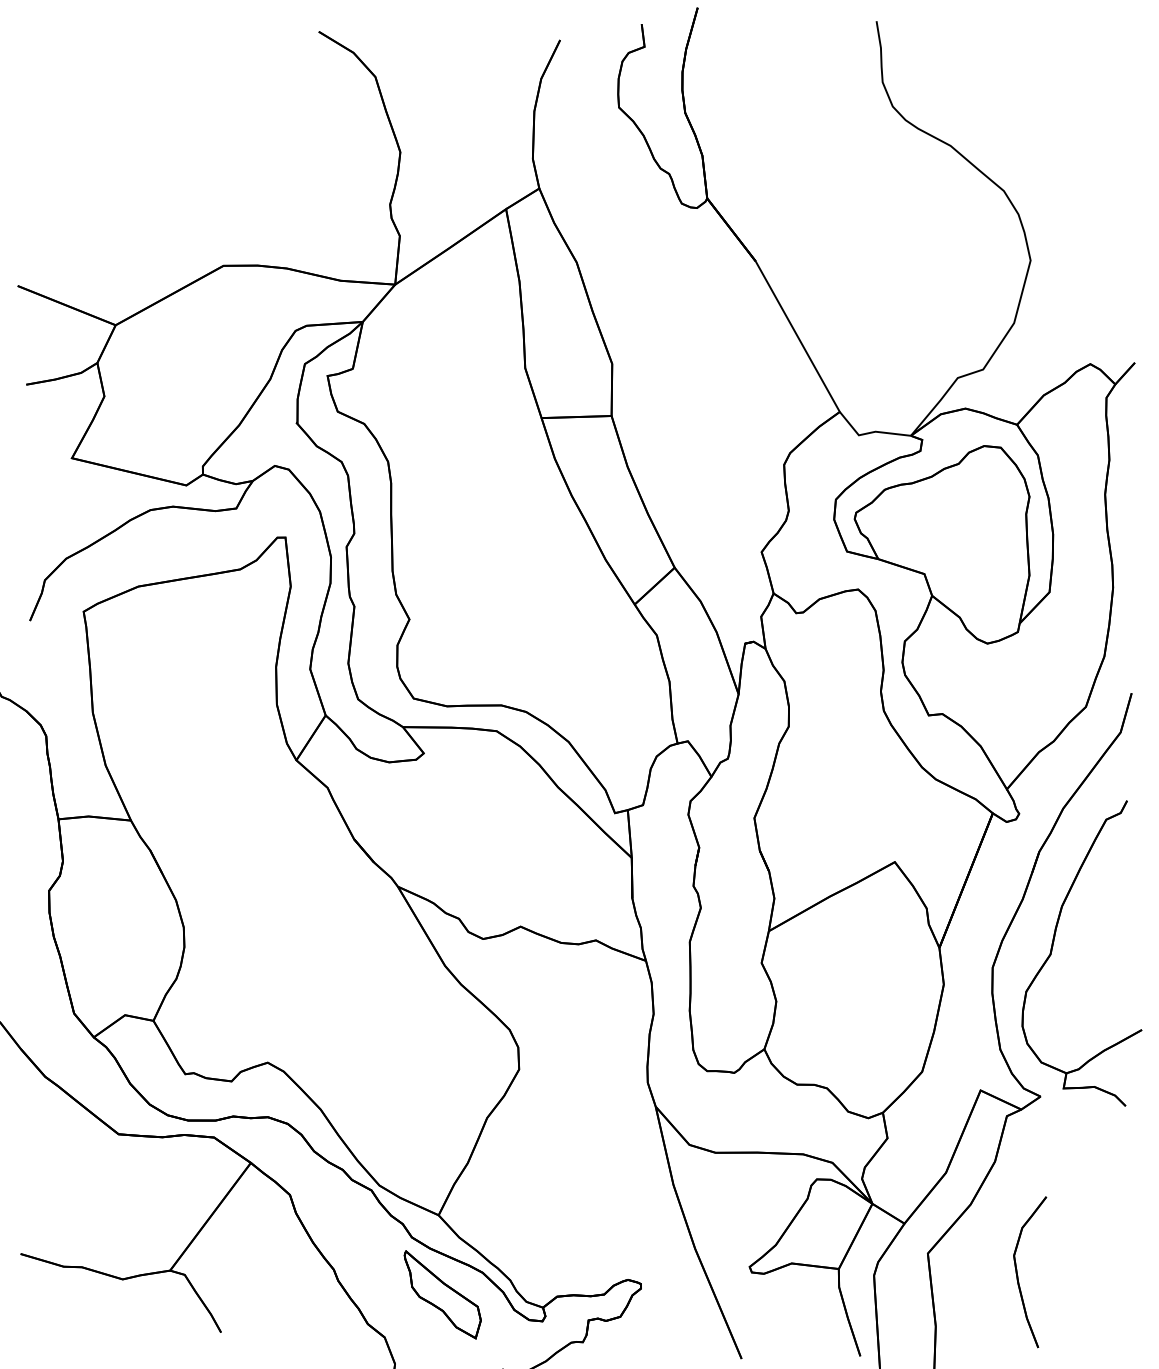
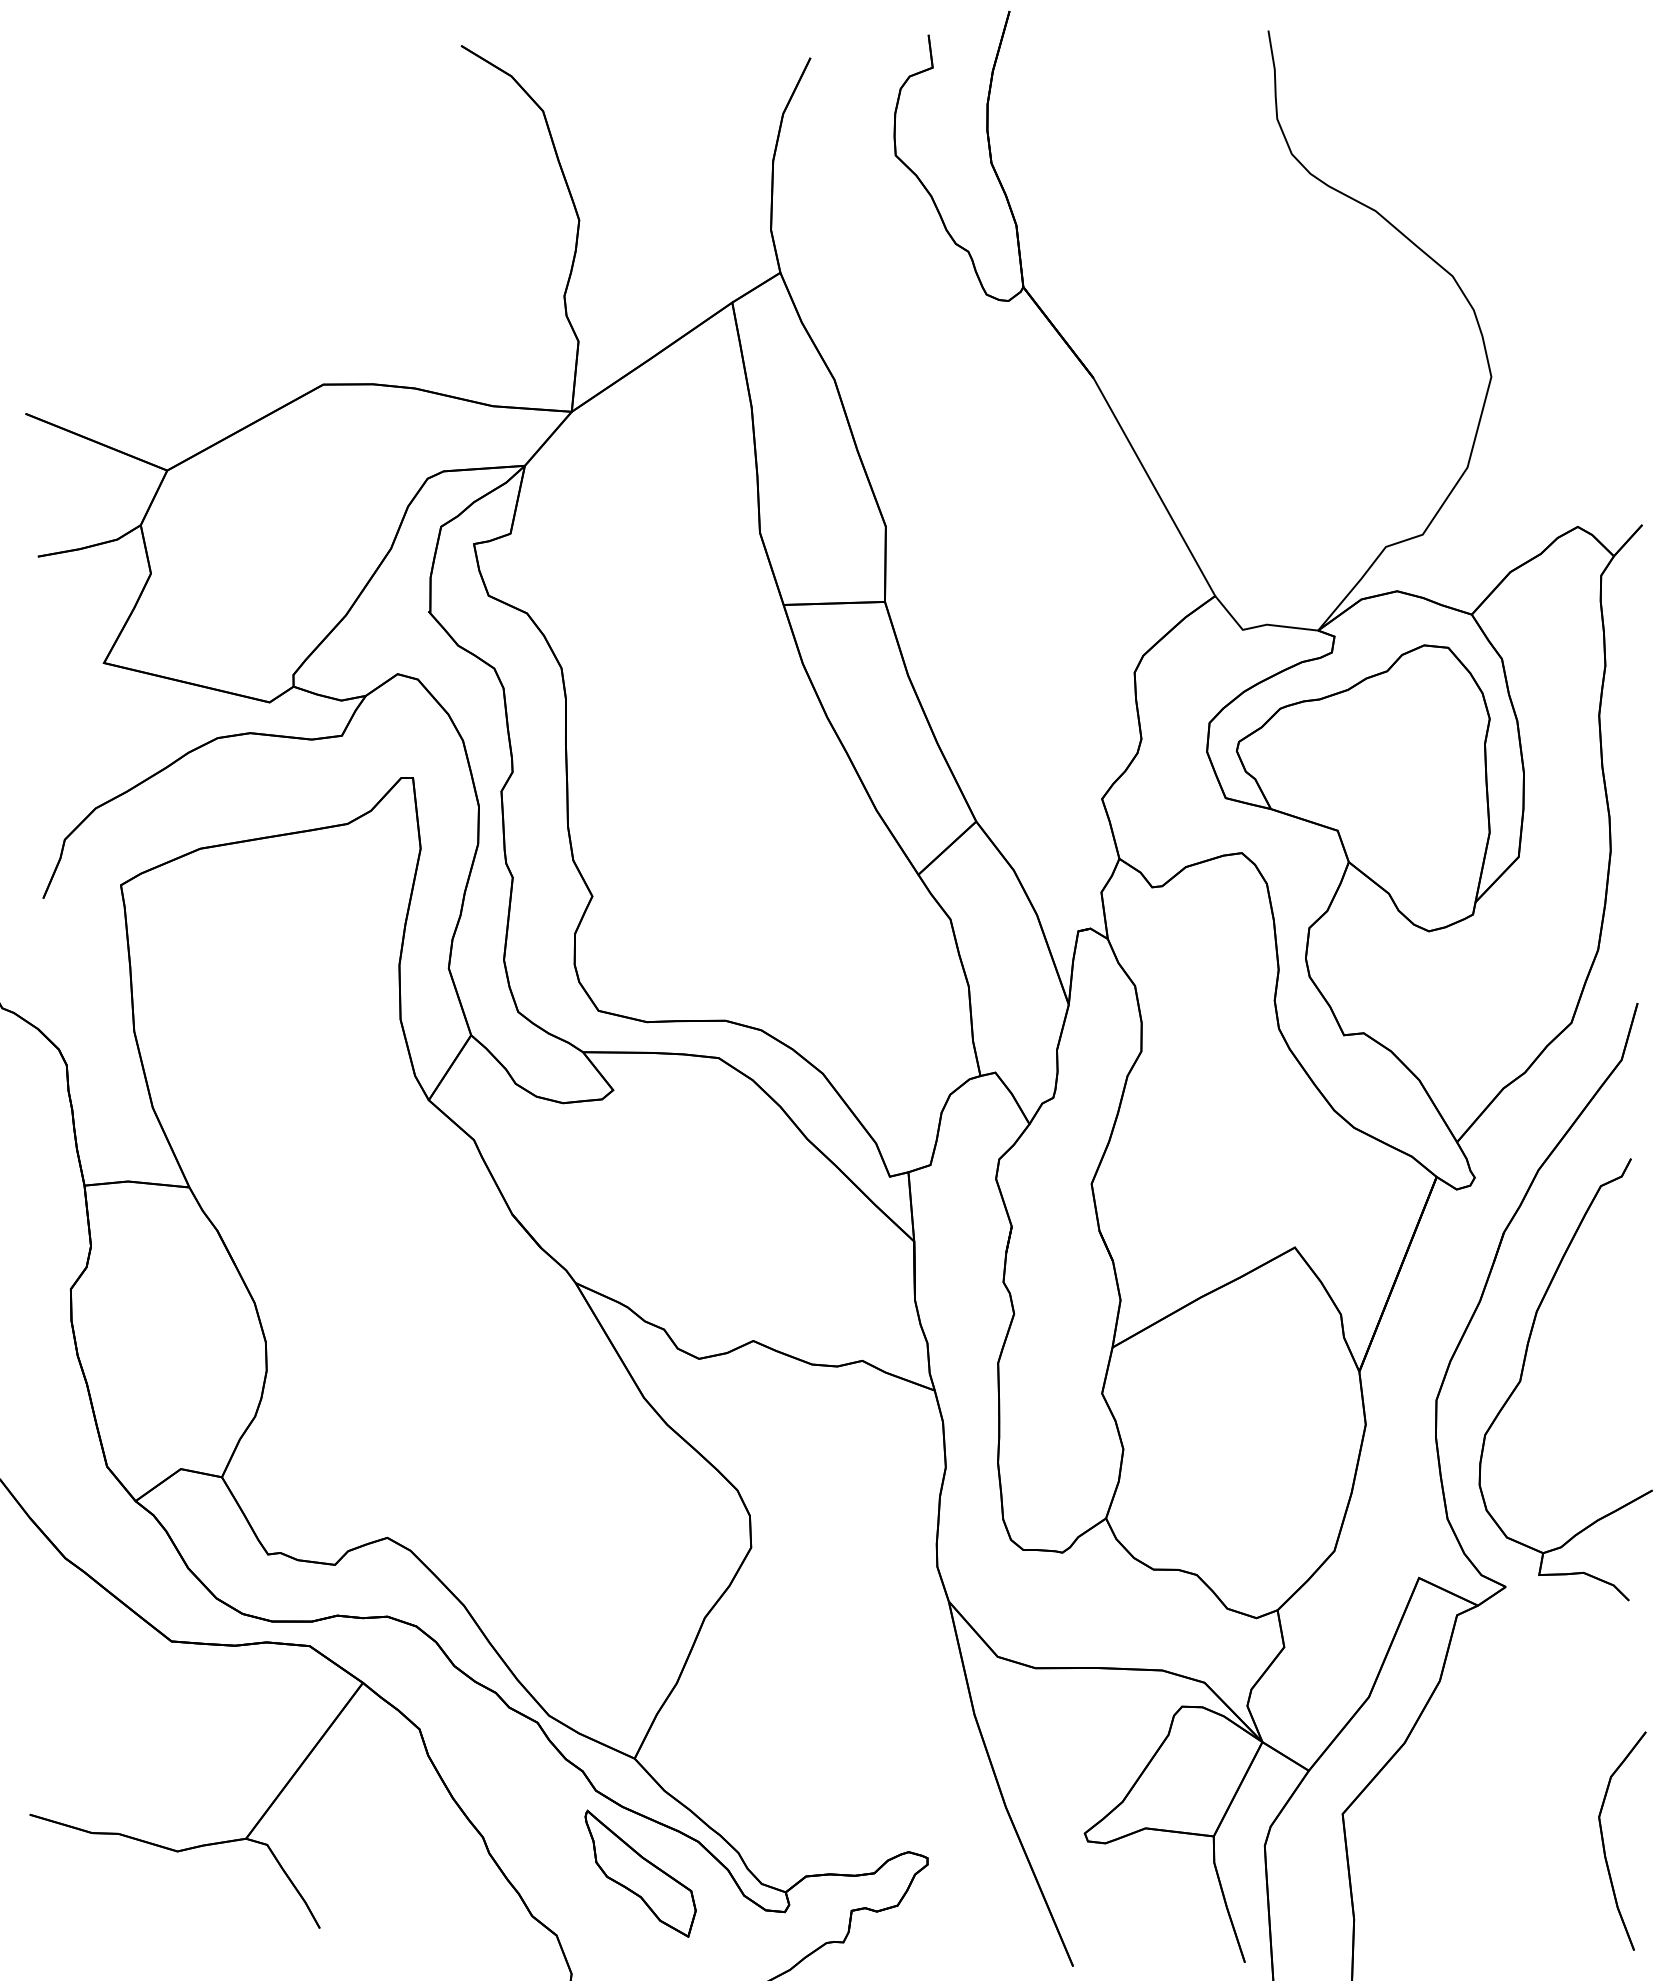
part: (1018, 1275) -> (1605, 1845), moved

